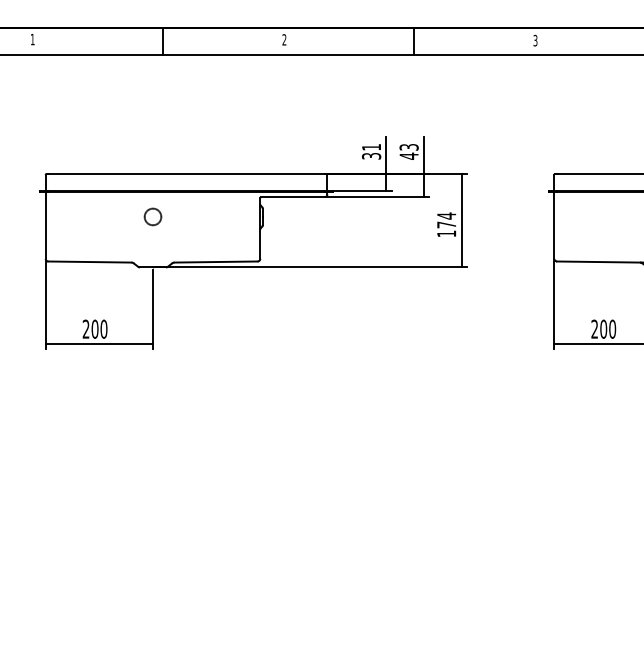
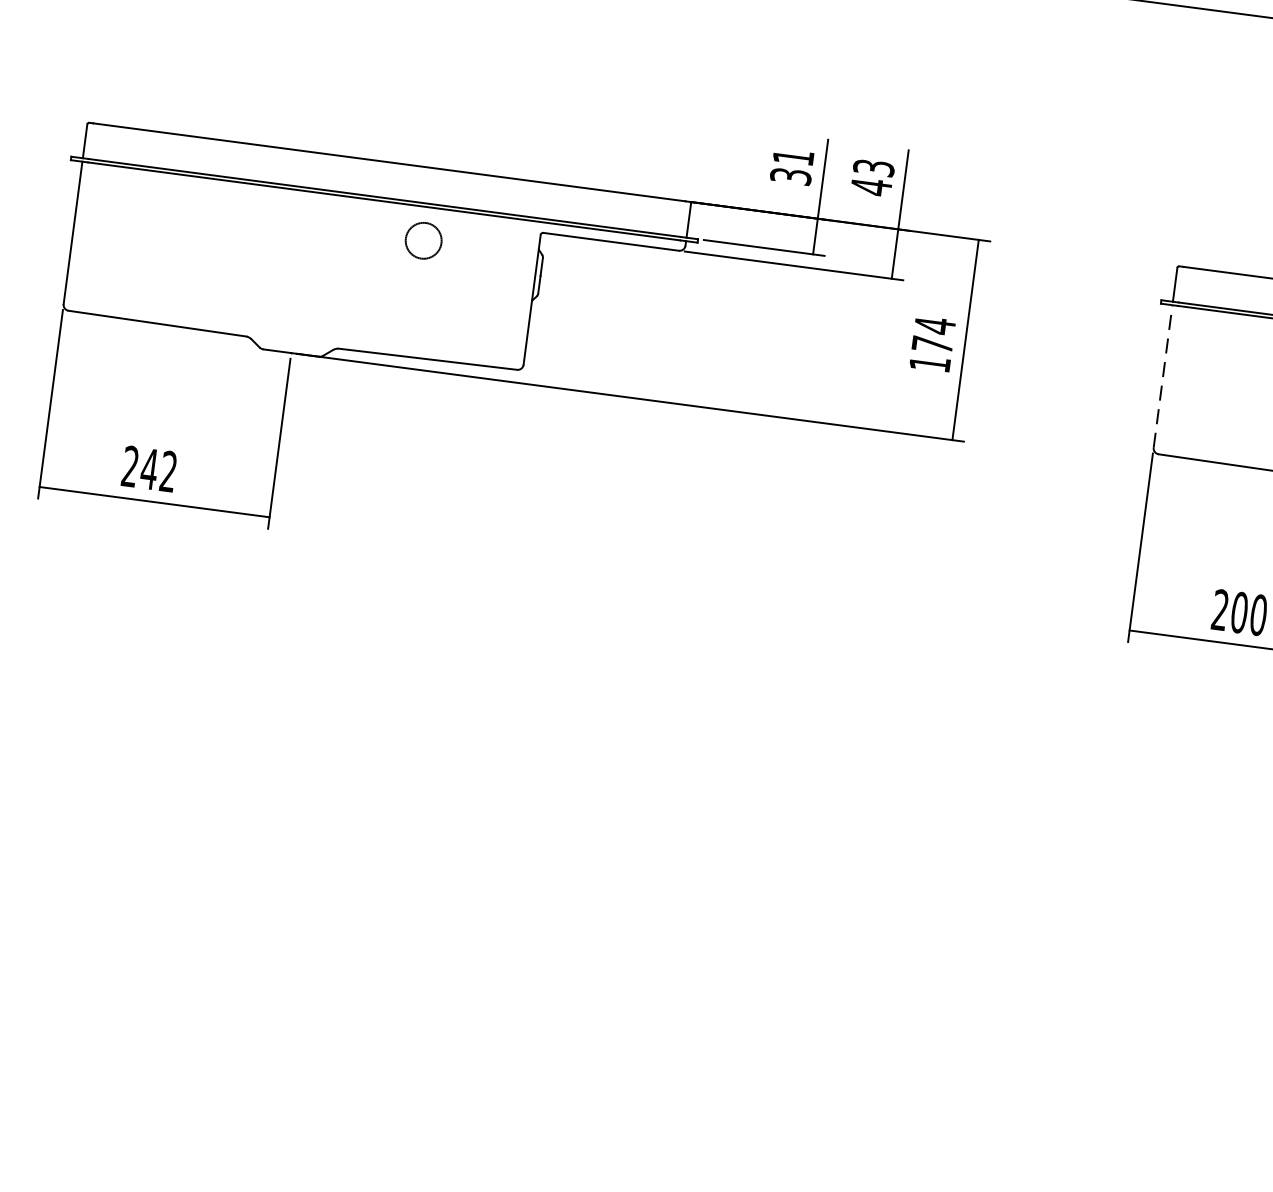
circle: (152, 216) -> (422, 239), moved
line: (554, 225) -> (1163, 376), solid -> dashed
text: (99, 328) -> (159, 468), 200 -> 242

